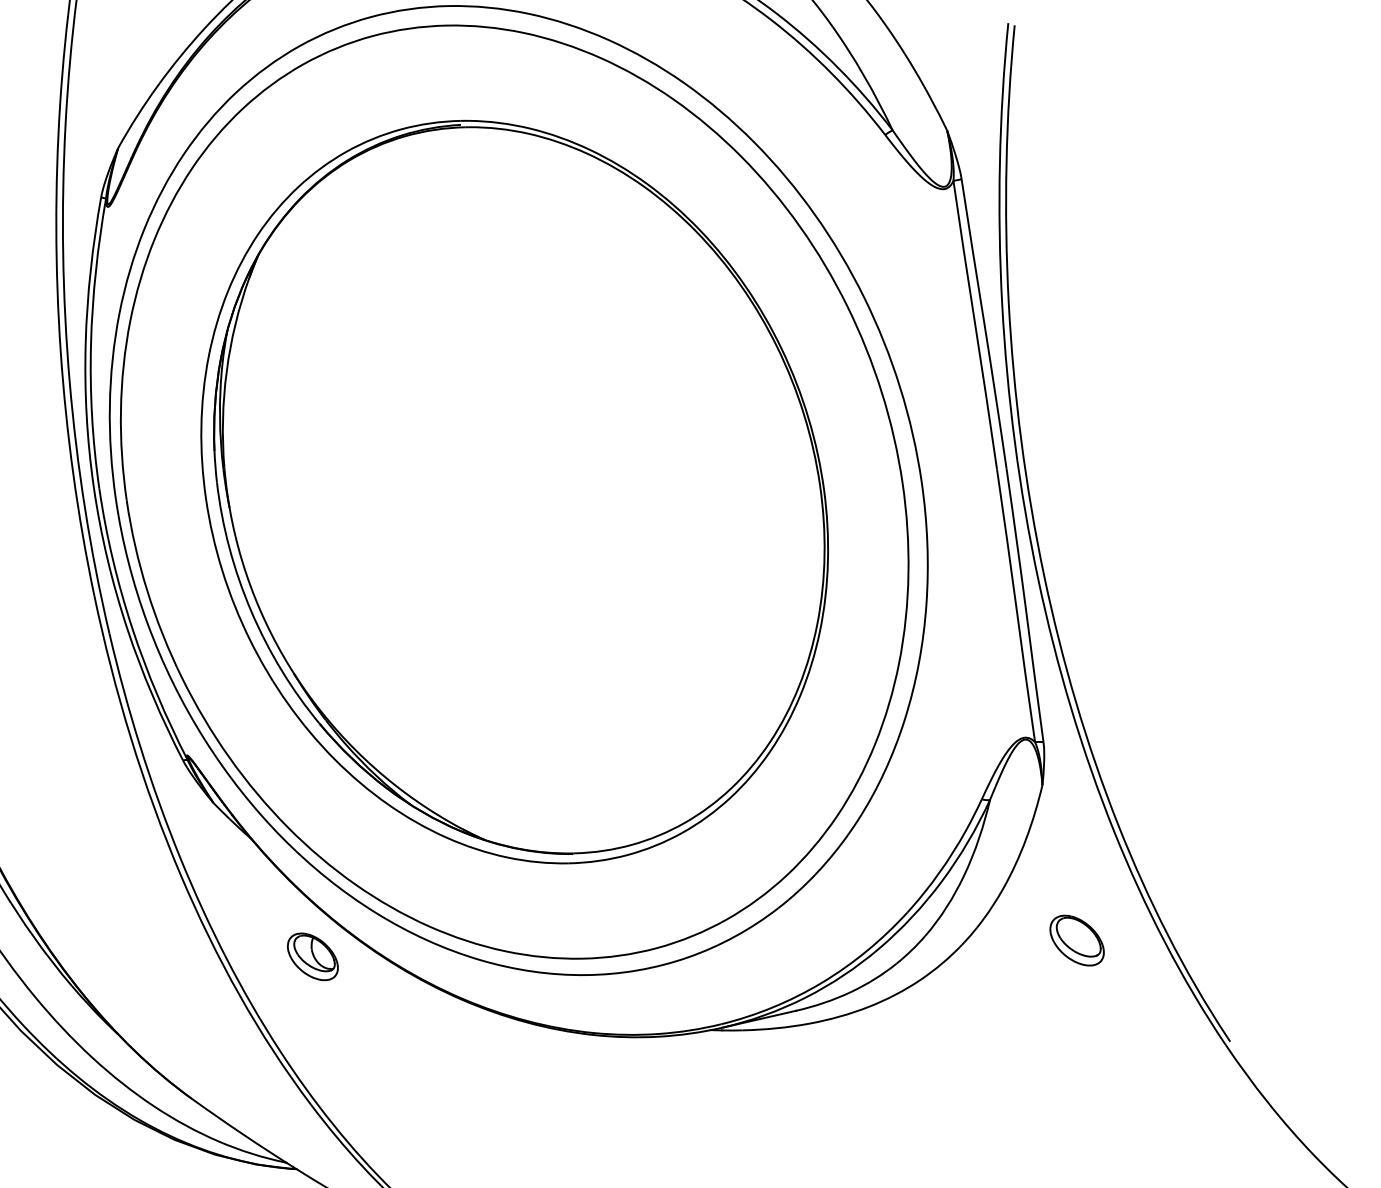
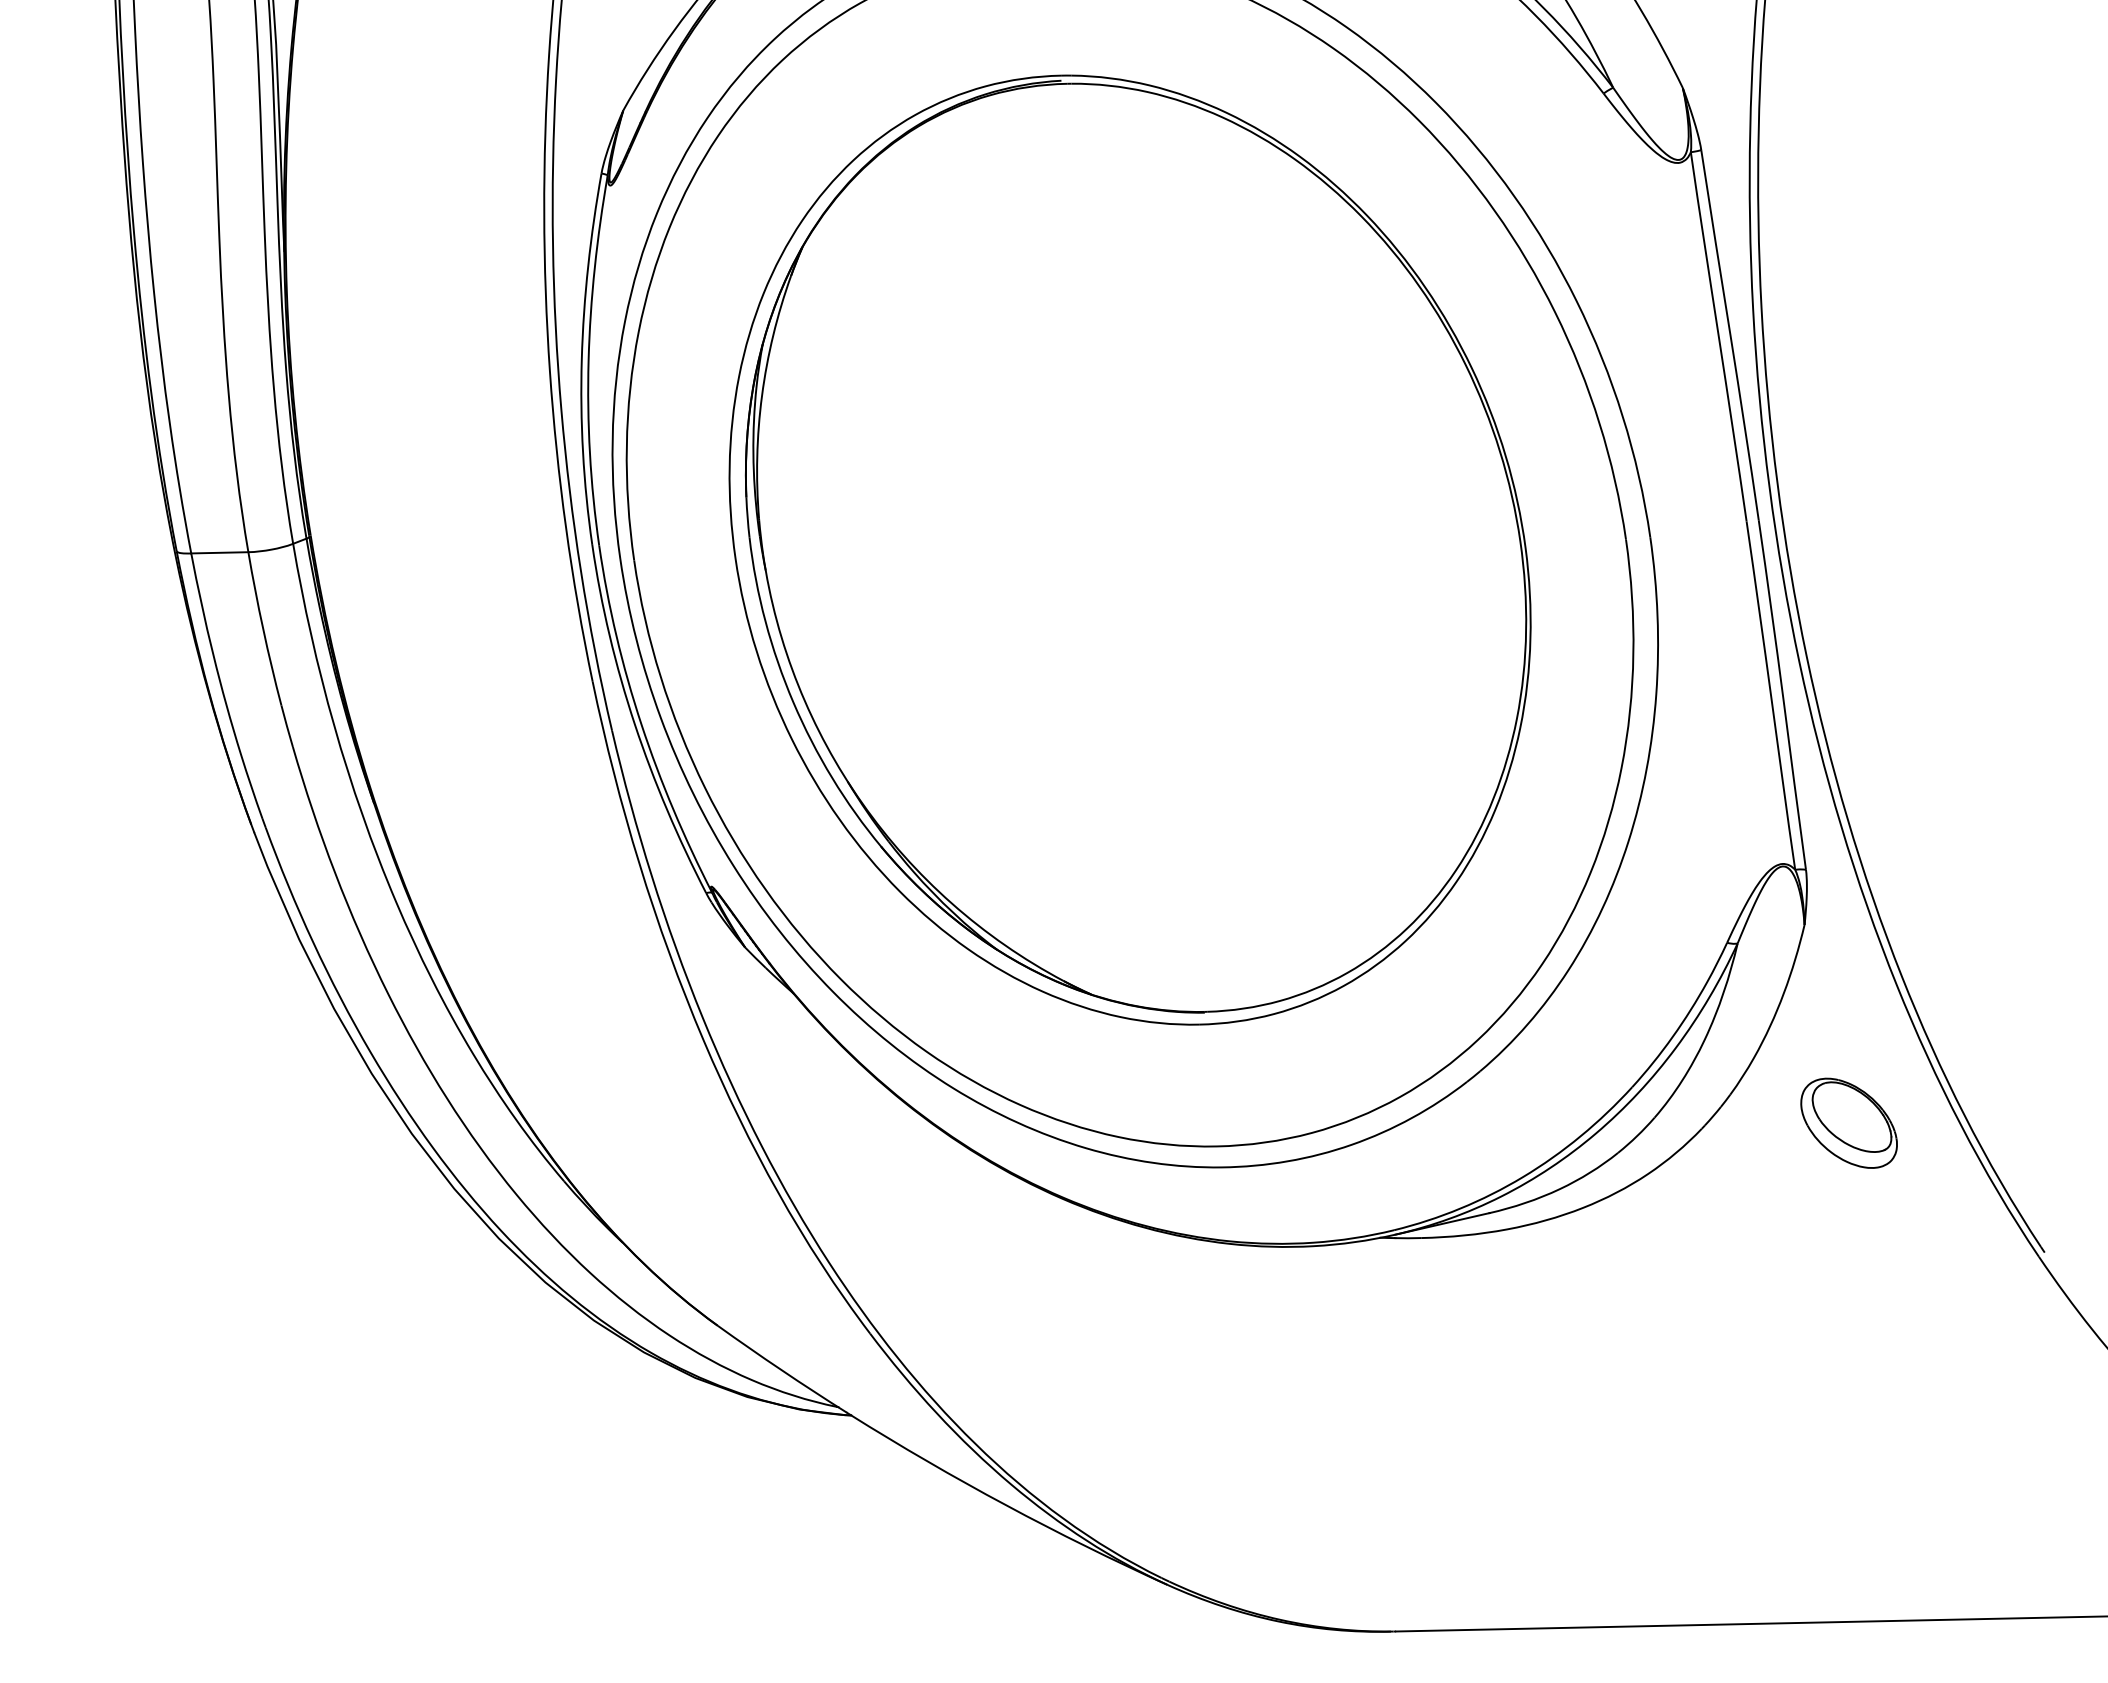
part: (1076, 940) -> (1848, 1123), size x1.4
part: (312, 956) -> (871, 1143), removed

